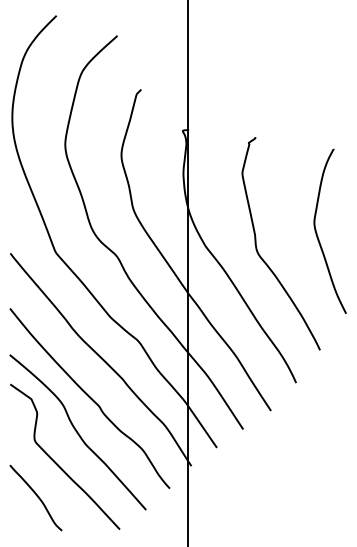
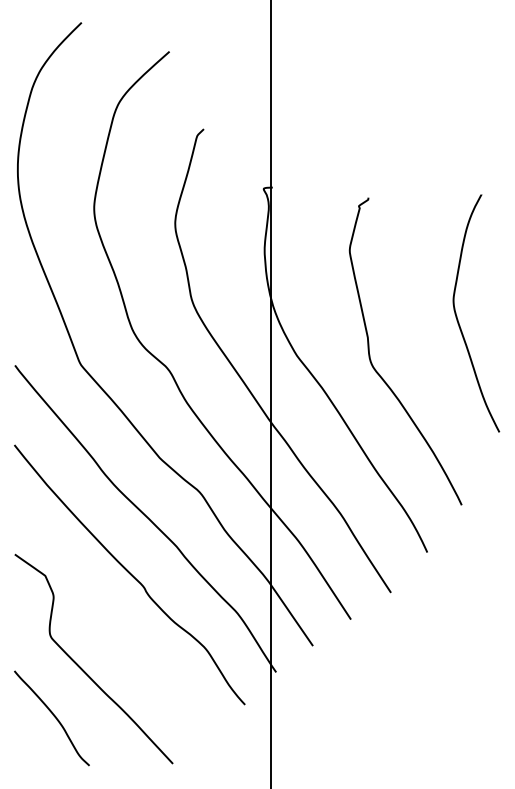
curve: (318, 236) -> (459, 320), moved
curve: (77, 432) -> (111, 623), removed

